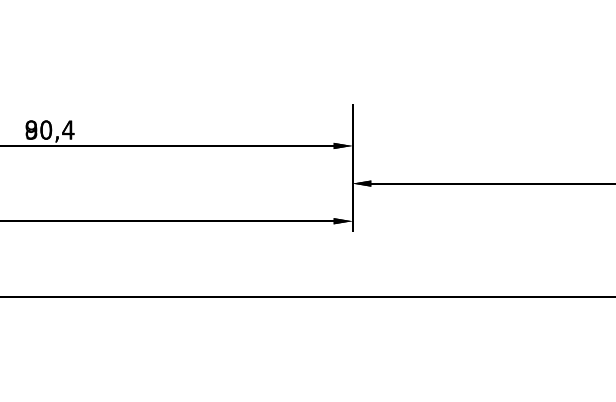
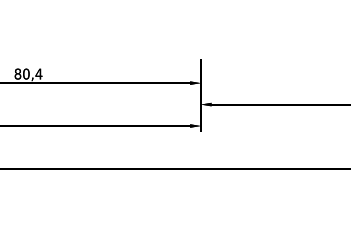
text: (30, 129) -> (17, 73), 90,4 -> 80,4

